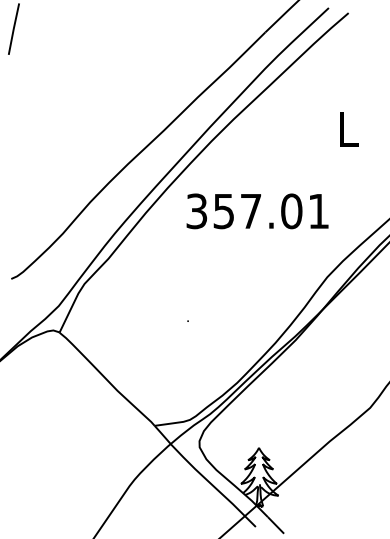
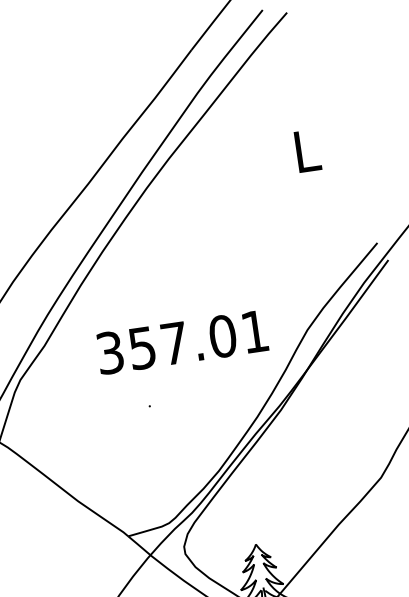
text: (257, 211) -> (182, 342), moved

